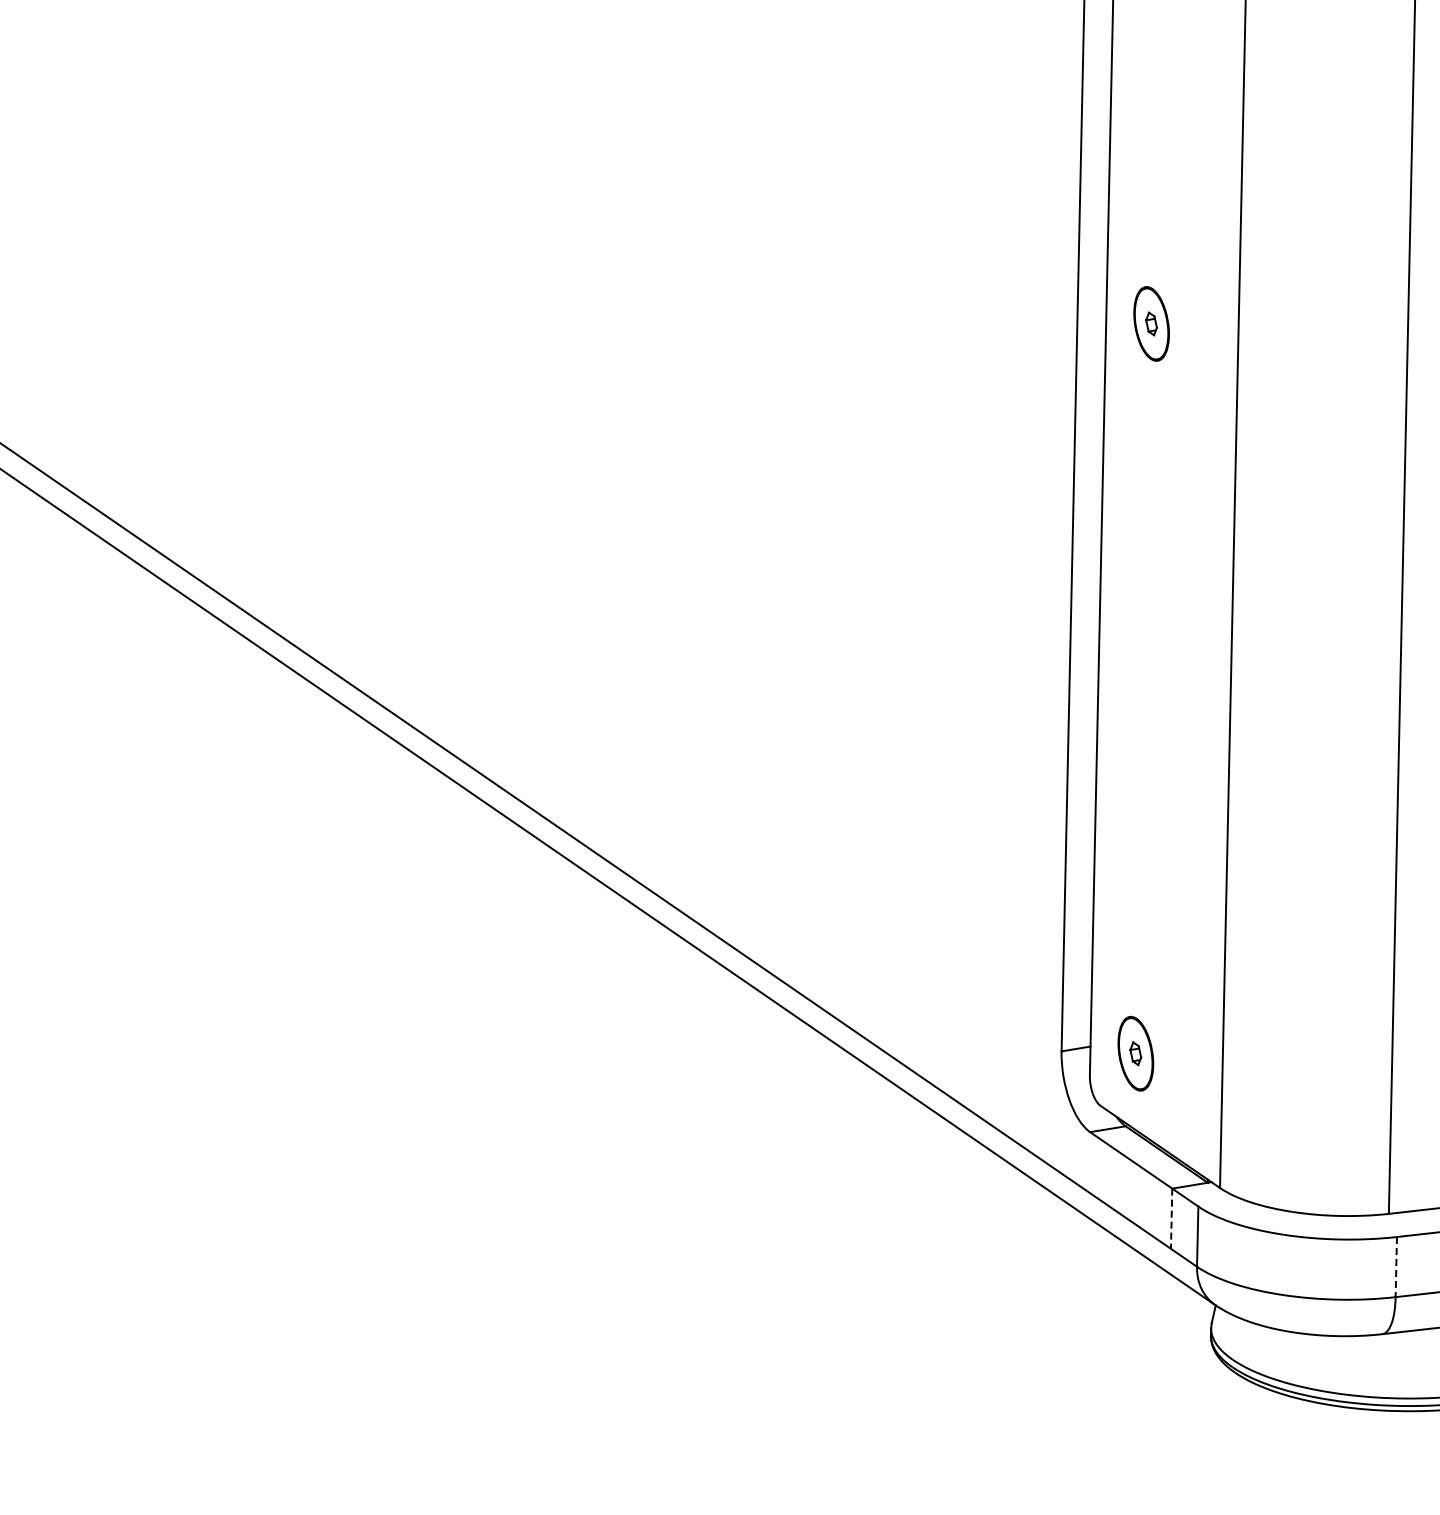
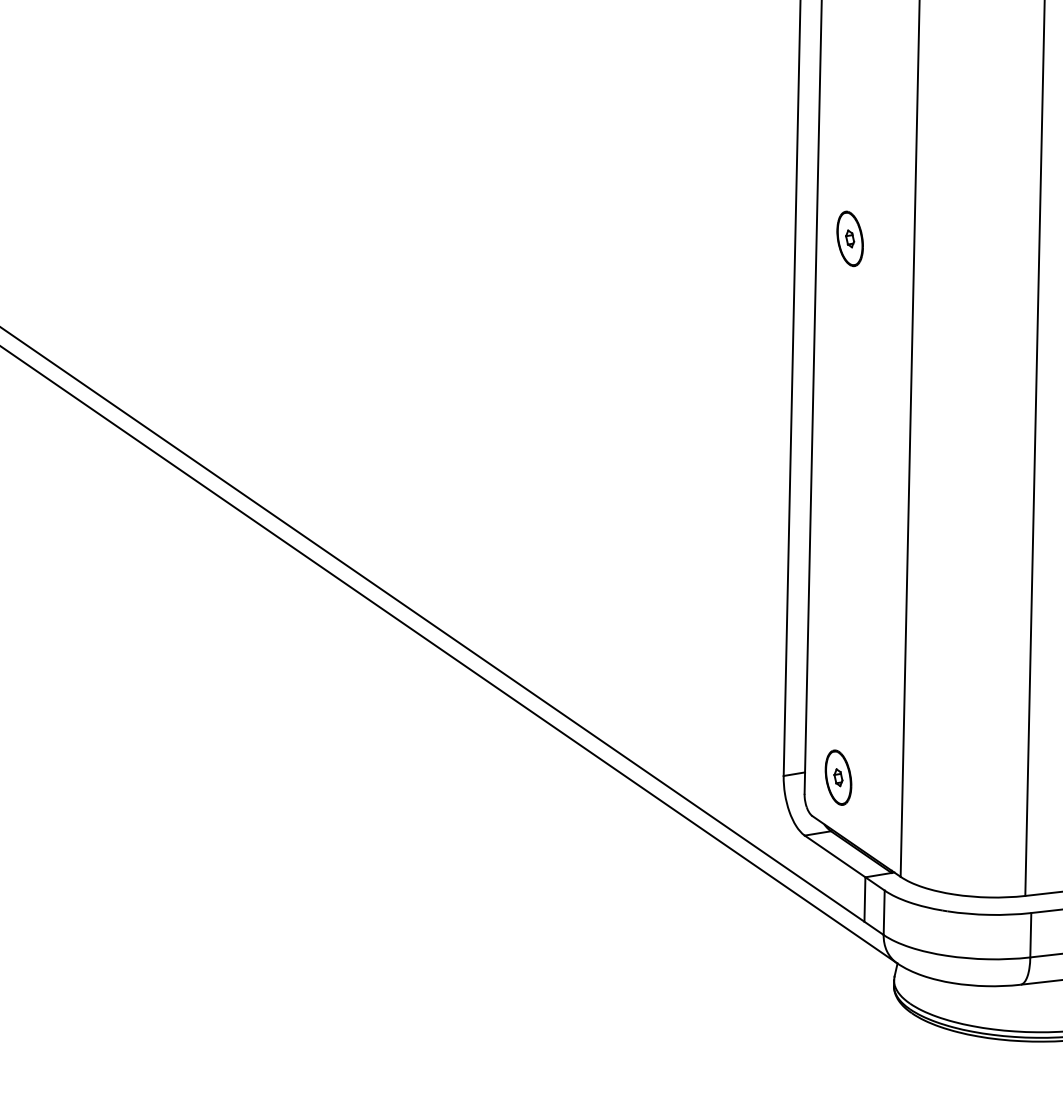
line: (1171, 1219) -> (864, 900), dashed -> solid
line: (1396, 1267) -> (1030, 935), dashed -> solid

